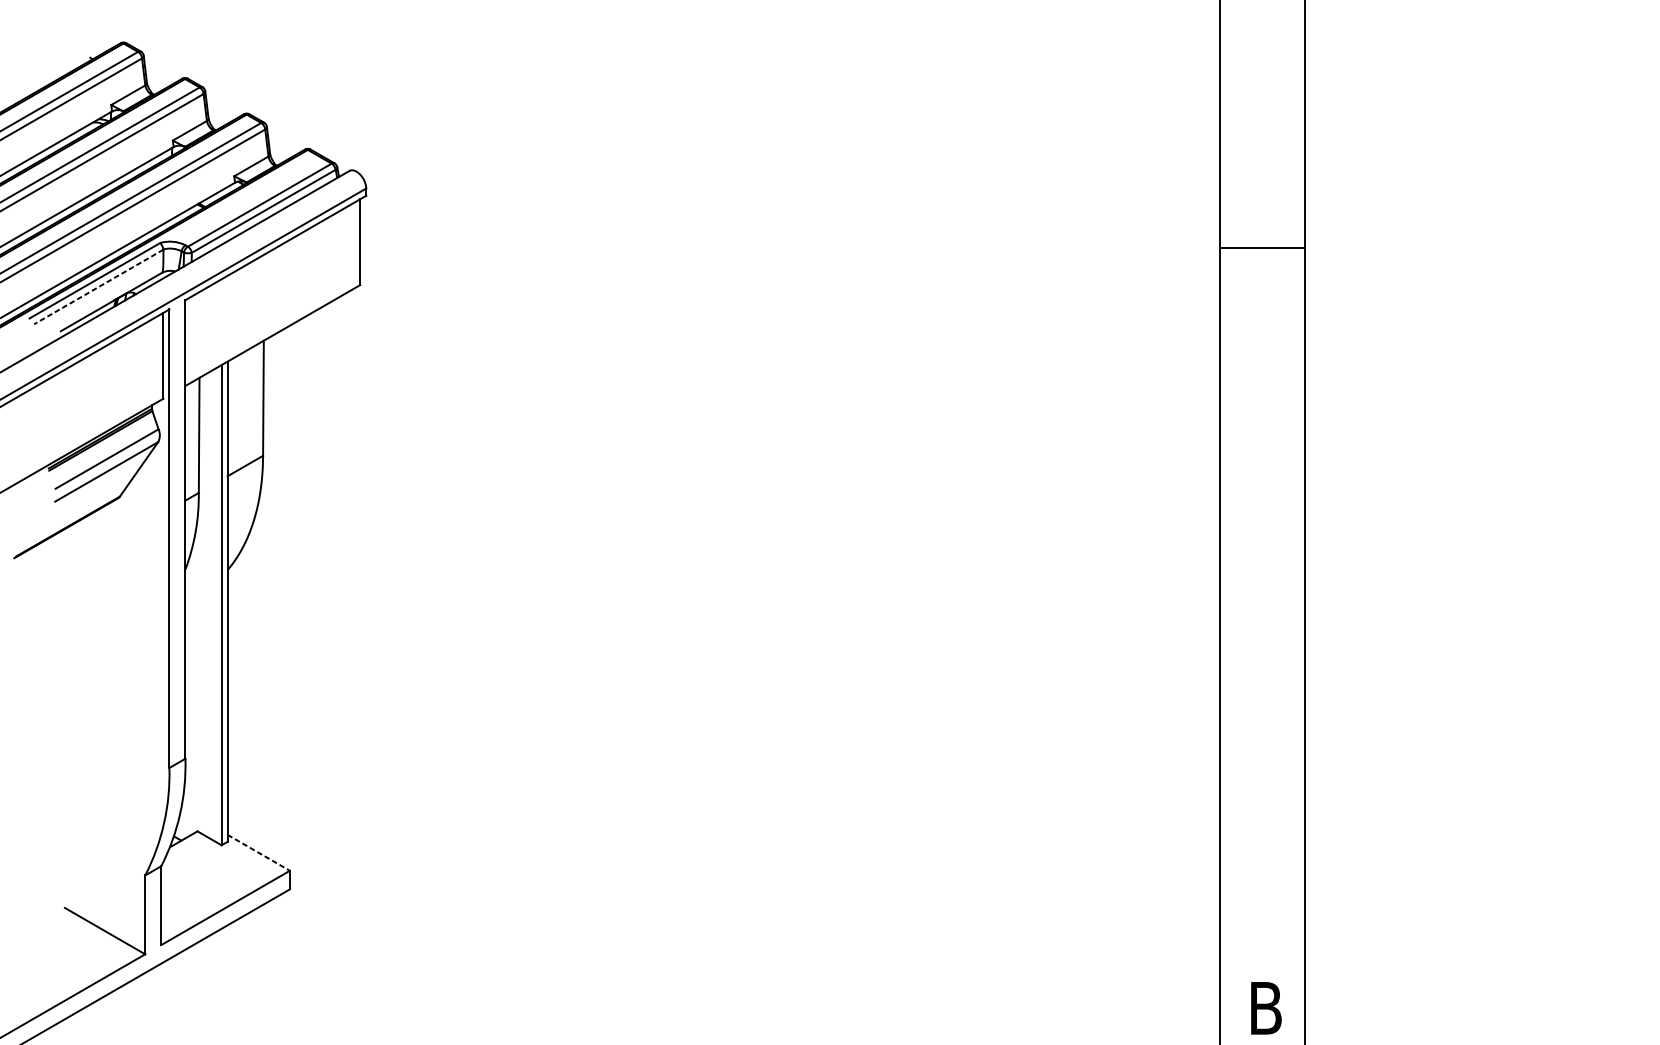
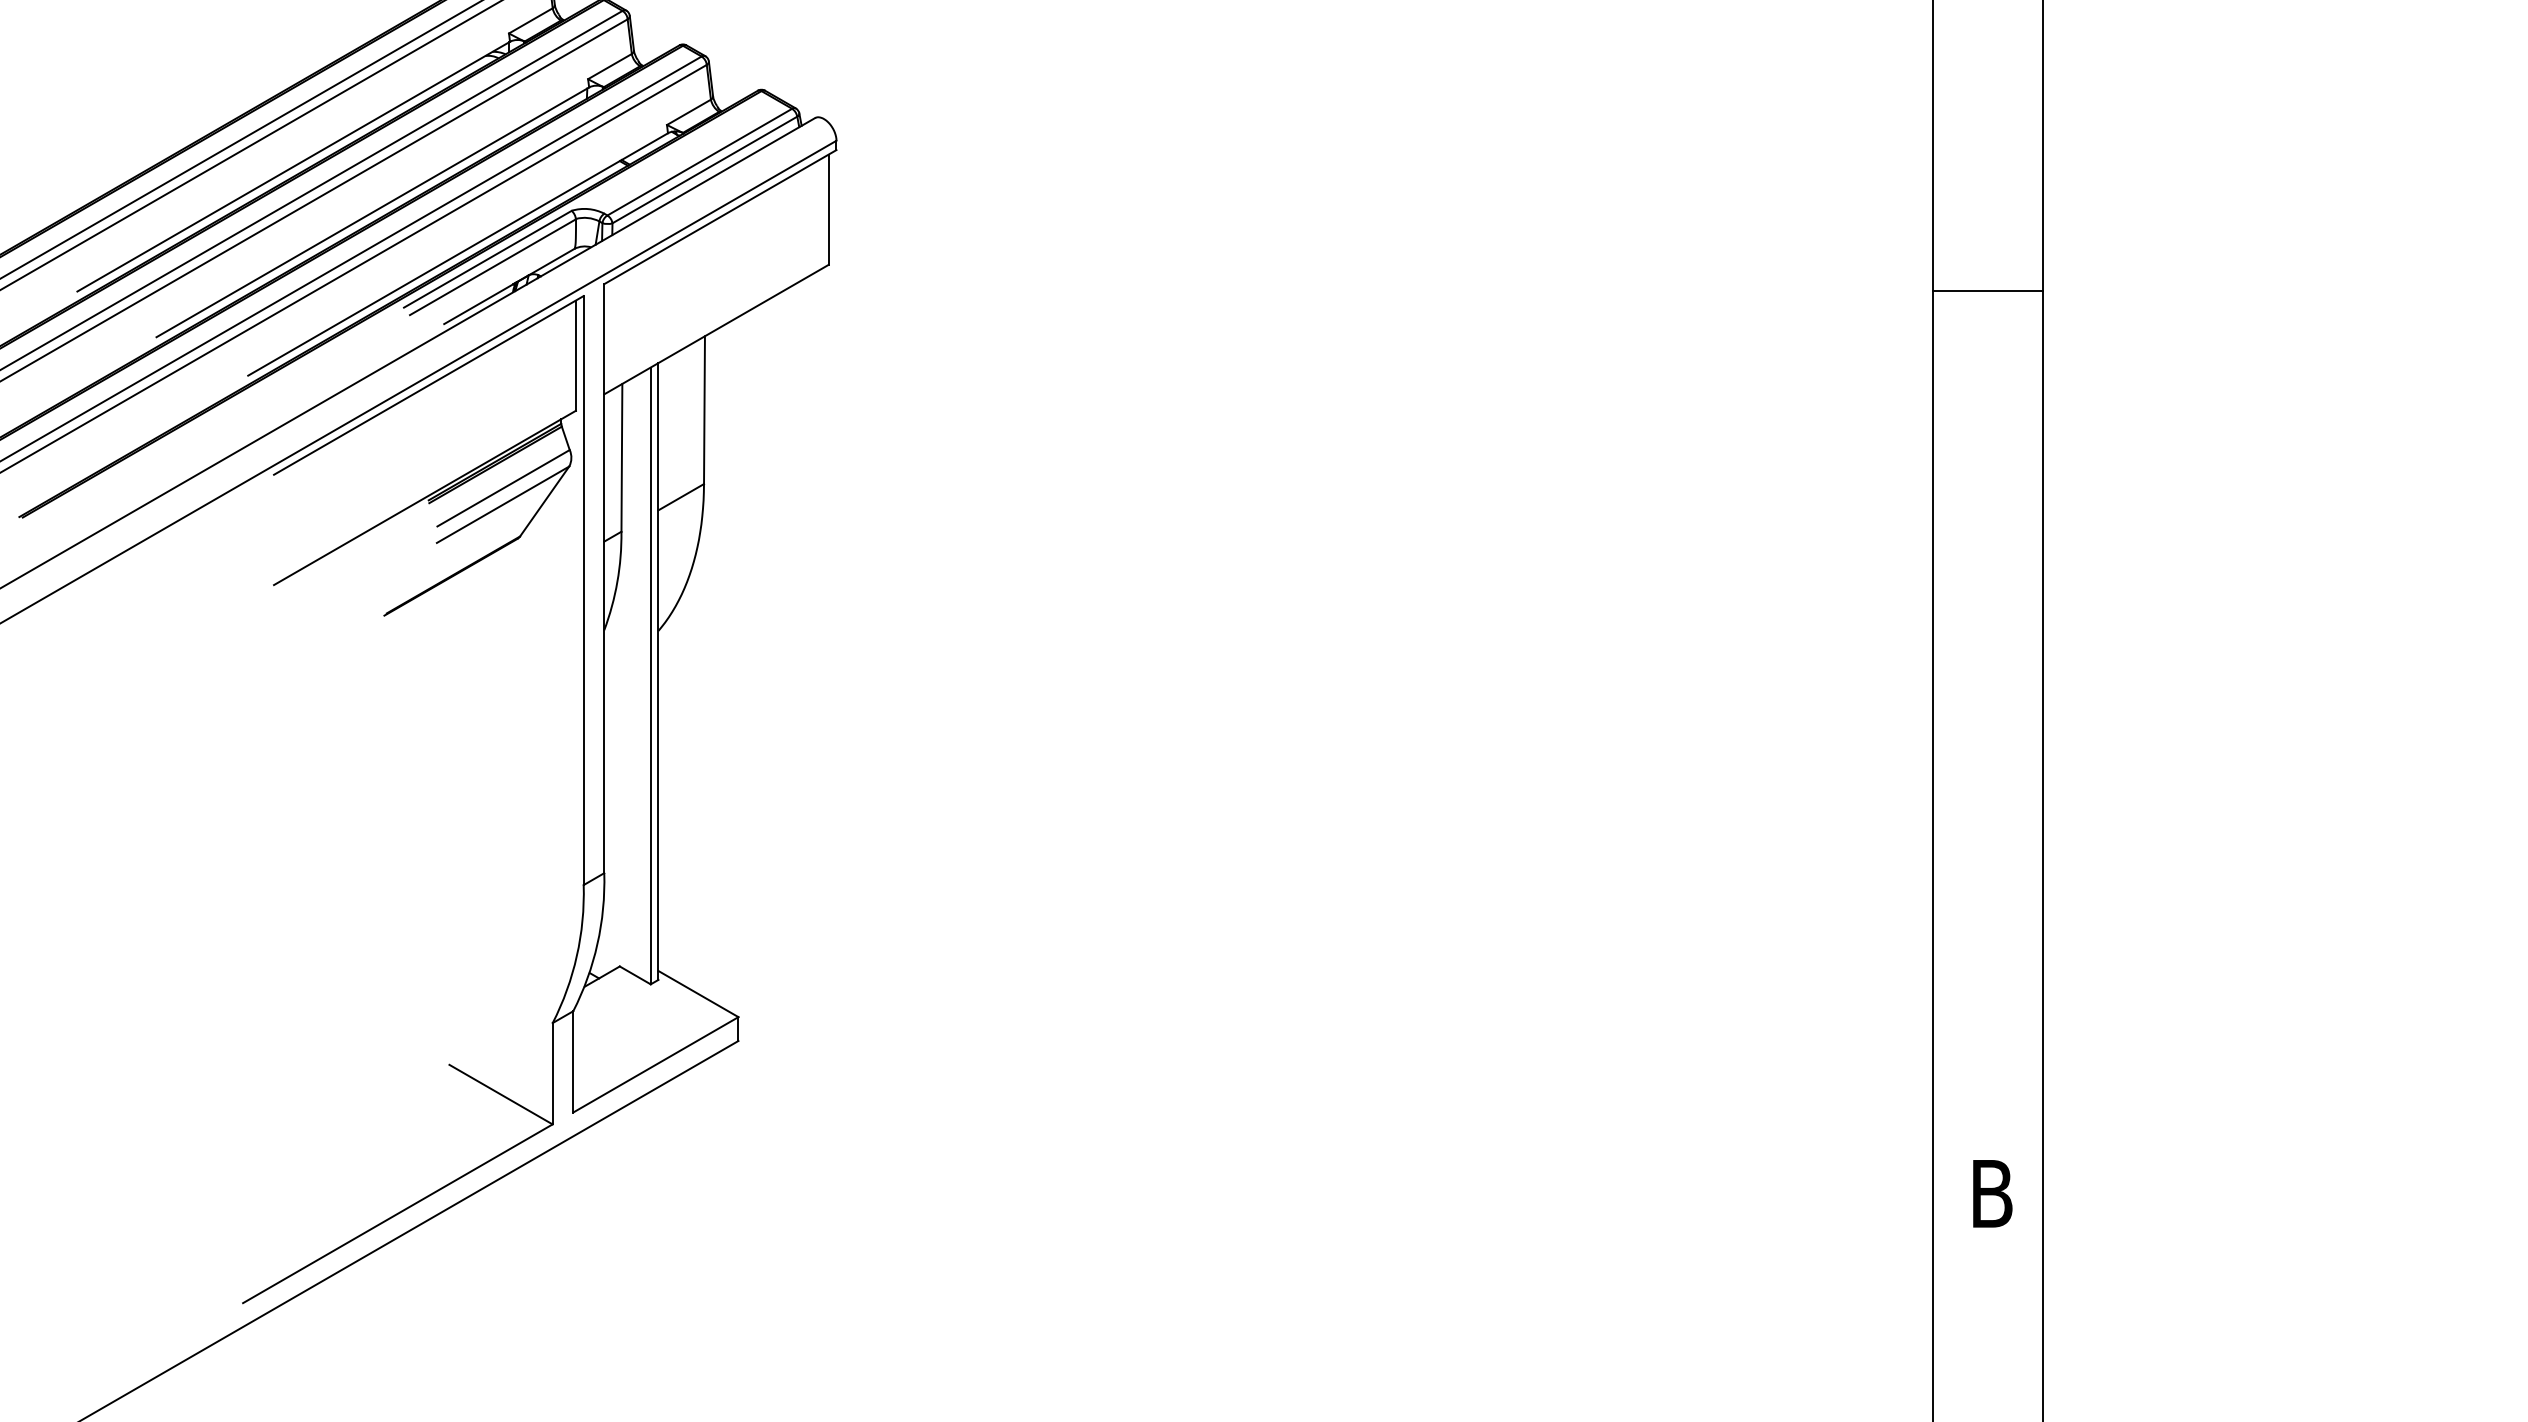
line: (1262, 248) -> (1987, 291), moved
line: (99, 287) -> (493, 267), dashed -> solid
line: (258, 853) -> (698, 994), dashed -> solid

